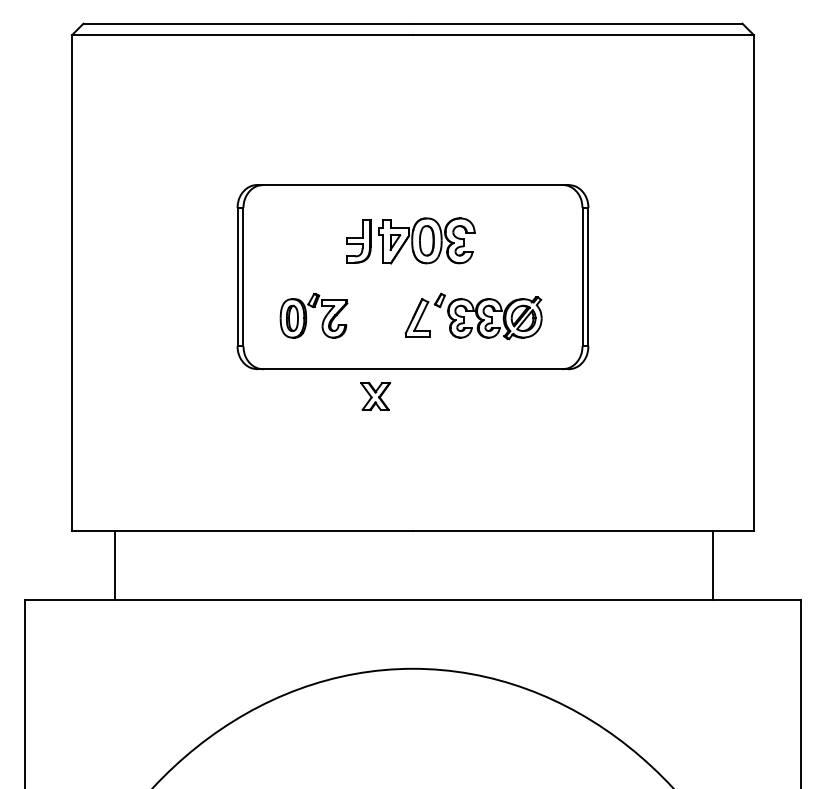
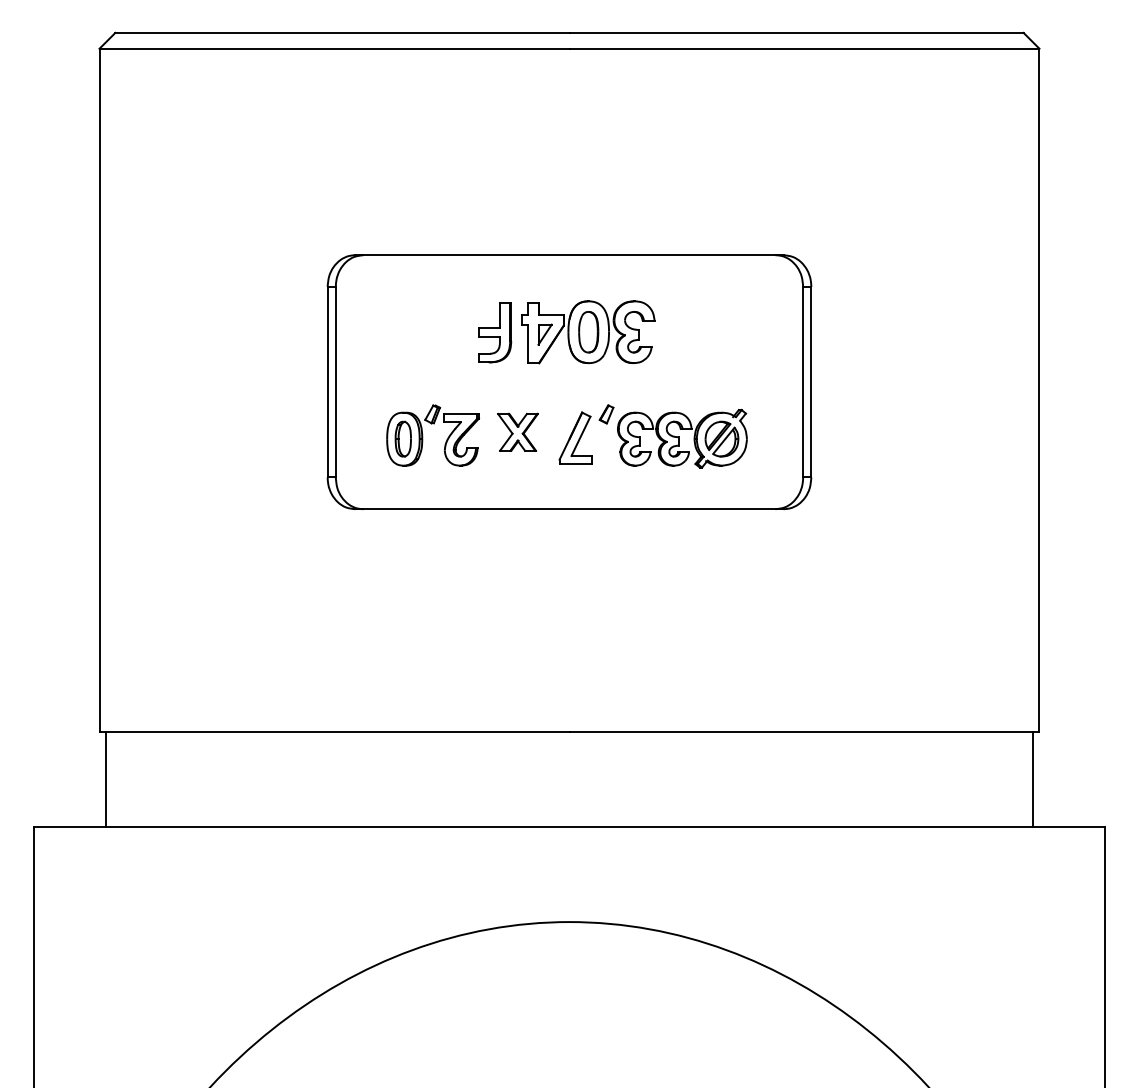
part: (375, 396) -> (517, 432), moved
line: (114, 564) -> (105, 778), moved
line: (713, 564) -> (1033, 778), moved

